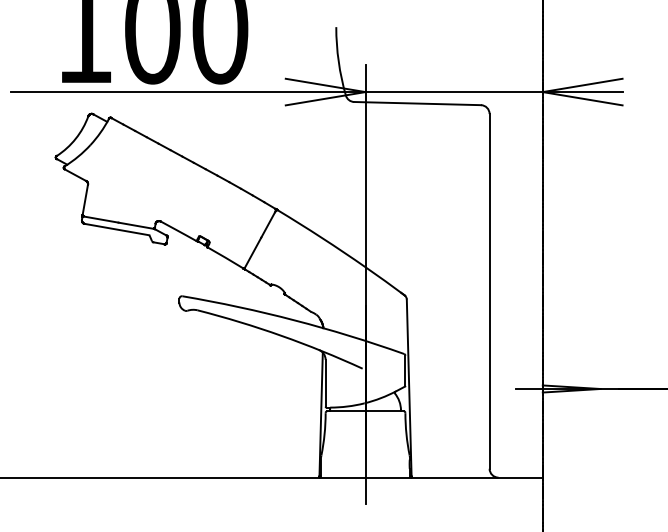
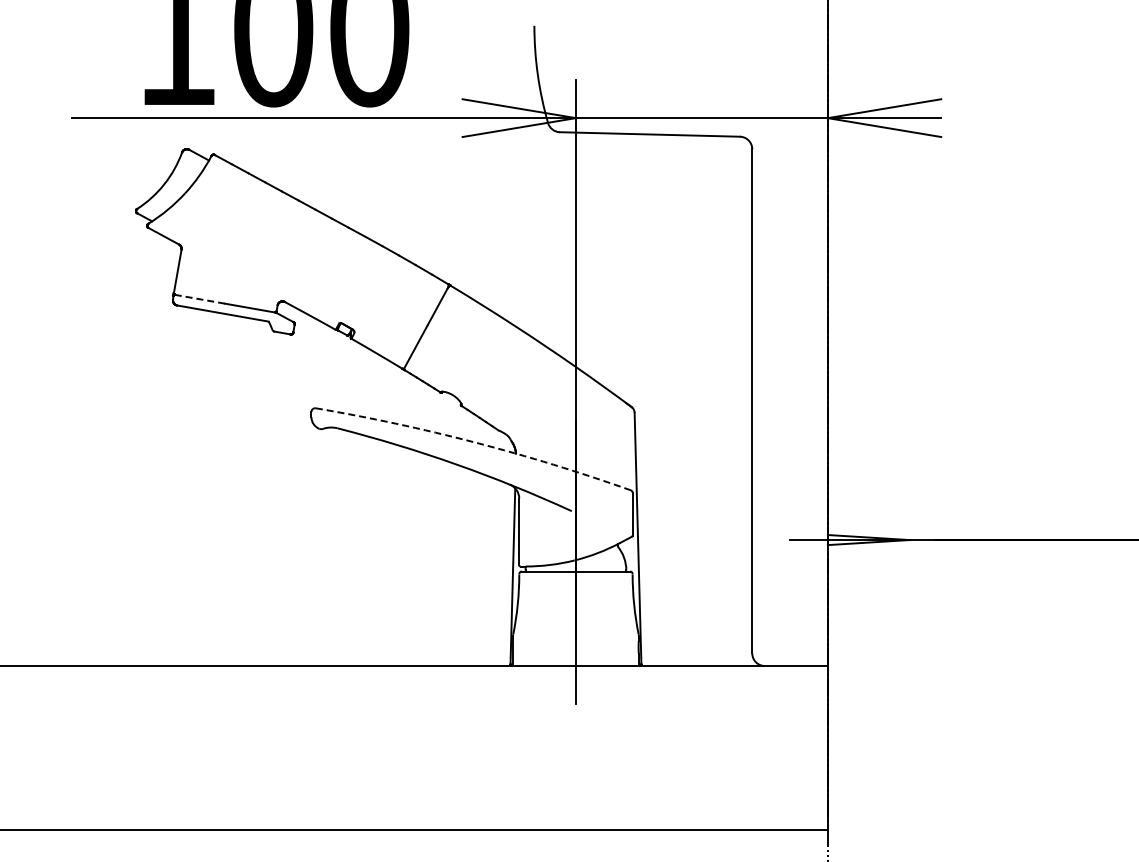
line: (100, 219) -> (199, 299), solid -> dashed
arc: (294, 320) -> (475, 442), solid -> dashed

